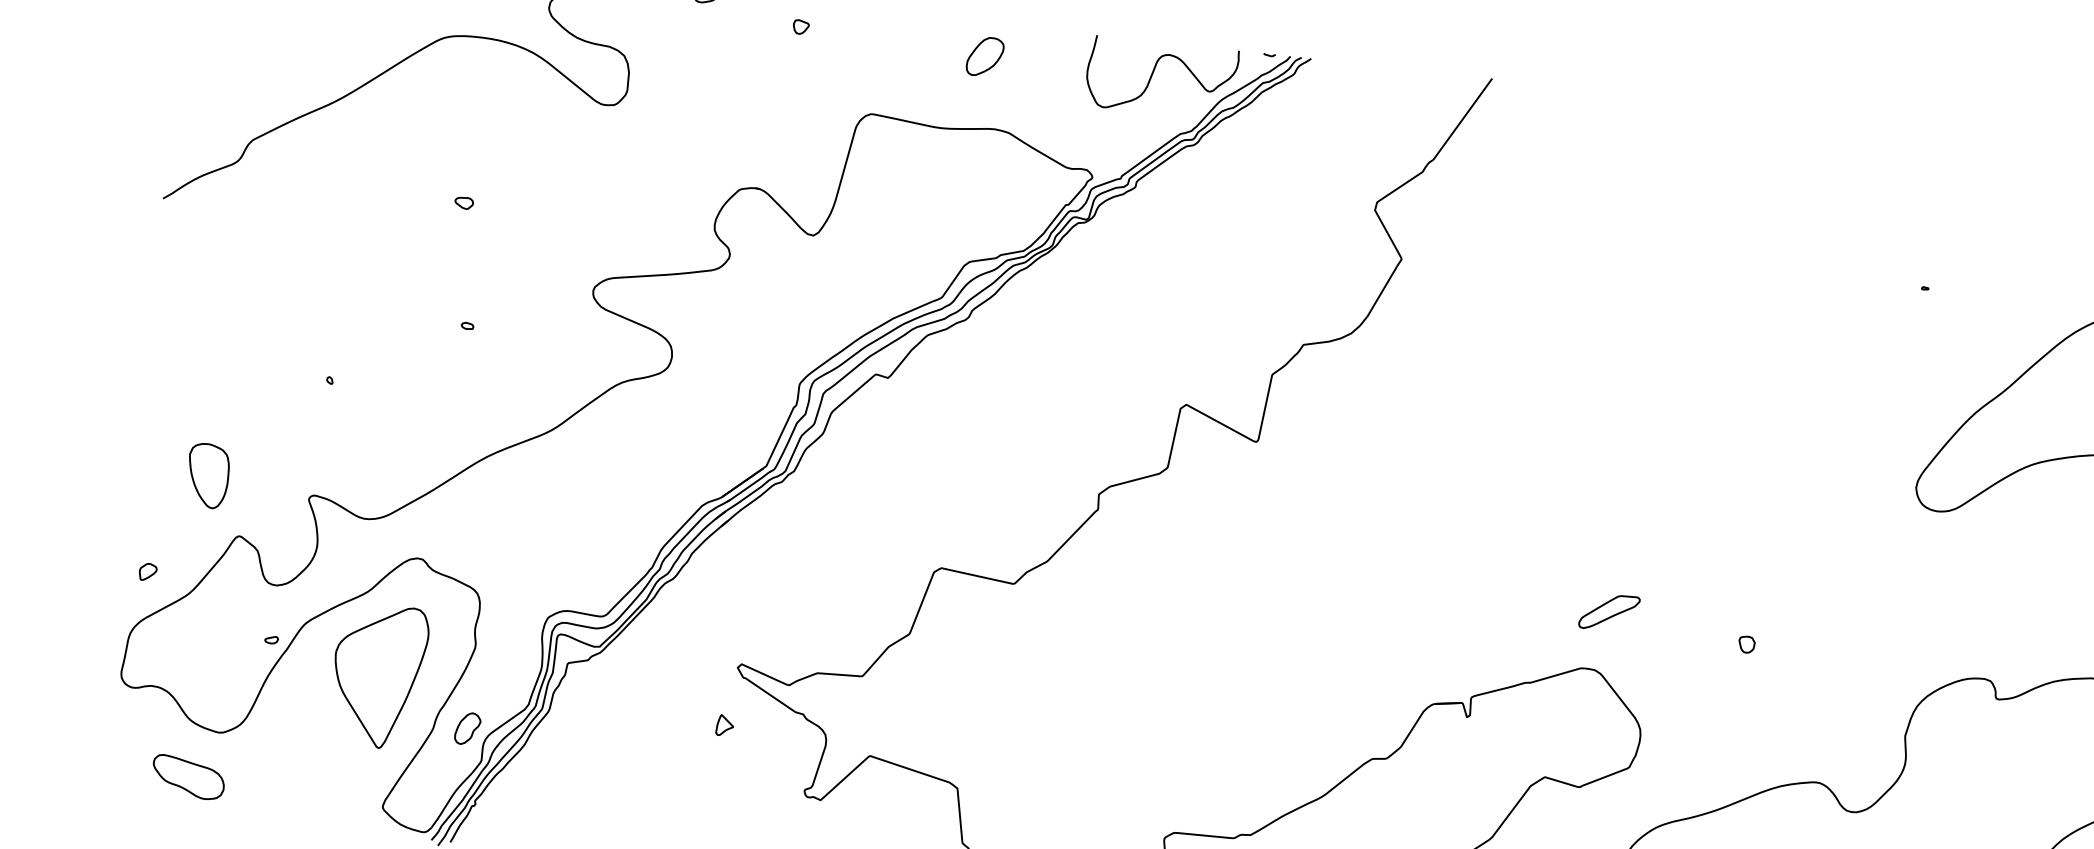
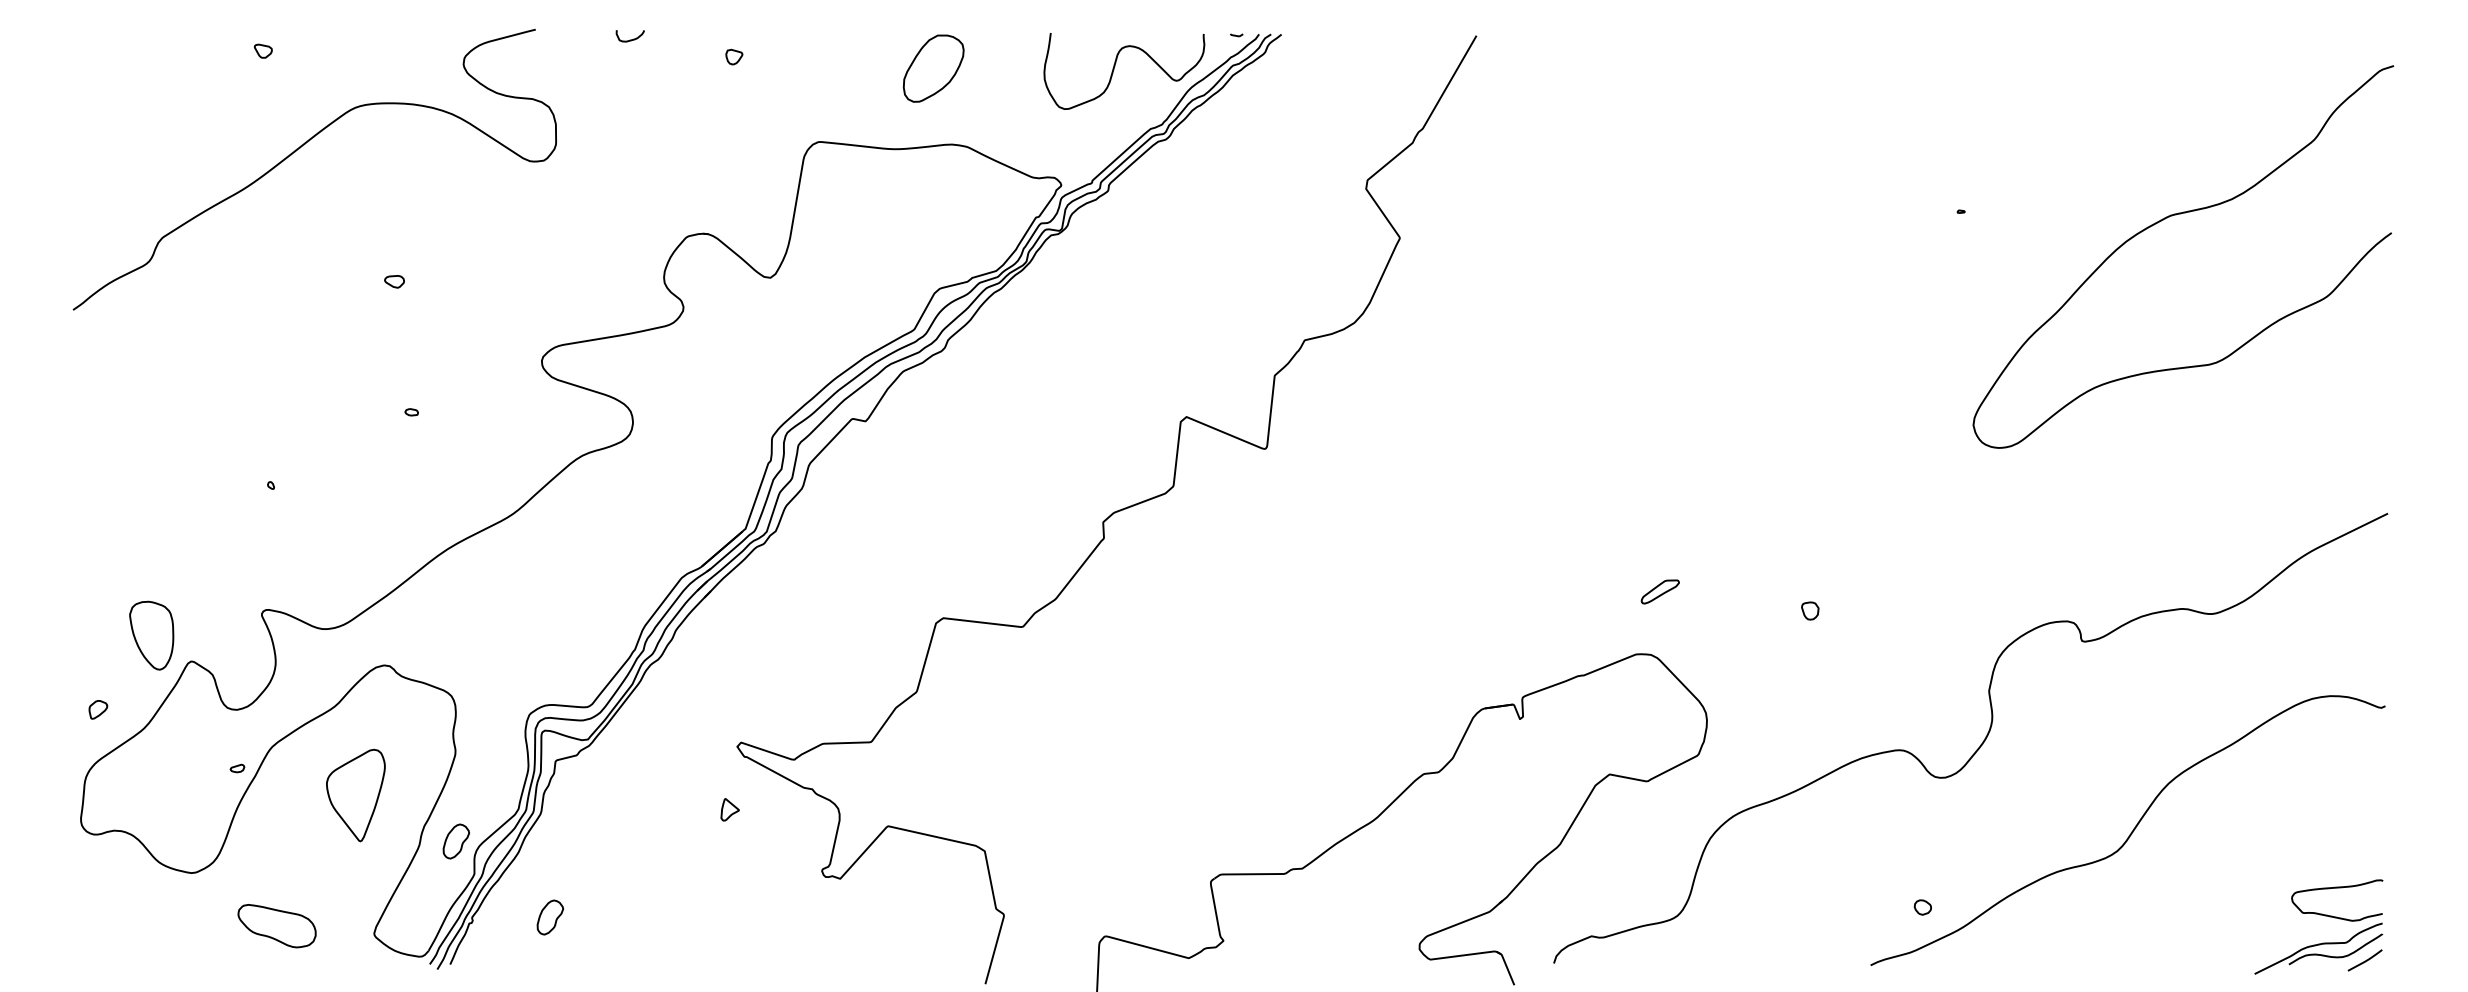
part: (985, 55) -> (933, 67), size x1.6
part: (207, 475) -> (151, 635), moved
part: (1609, 612) -> (1660, 591), size x0.6
part: (378, 676) -> (355, 795), size x0.6
part: (187, 777) -> (276, 926), moved
part: (547, 808) -> (550, 917), added

